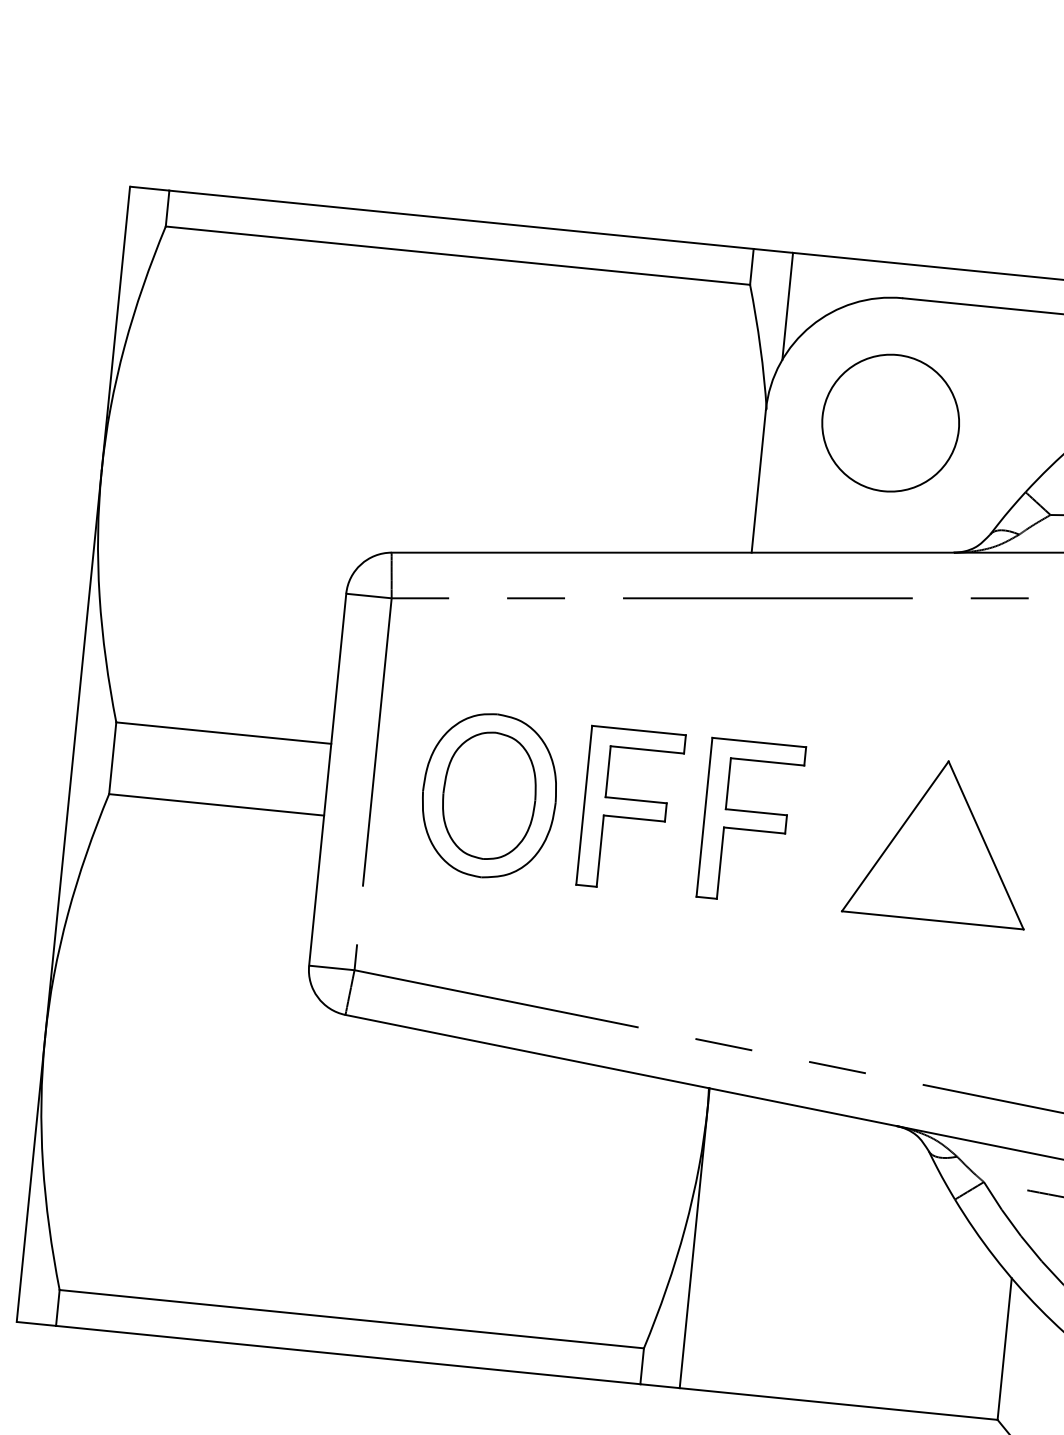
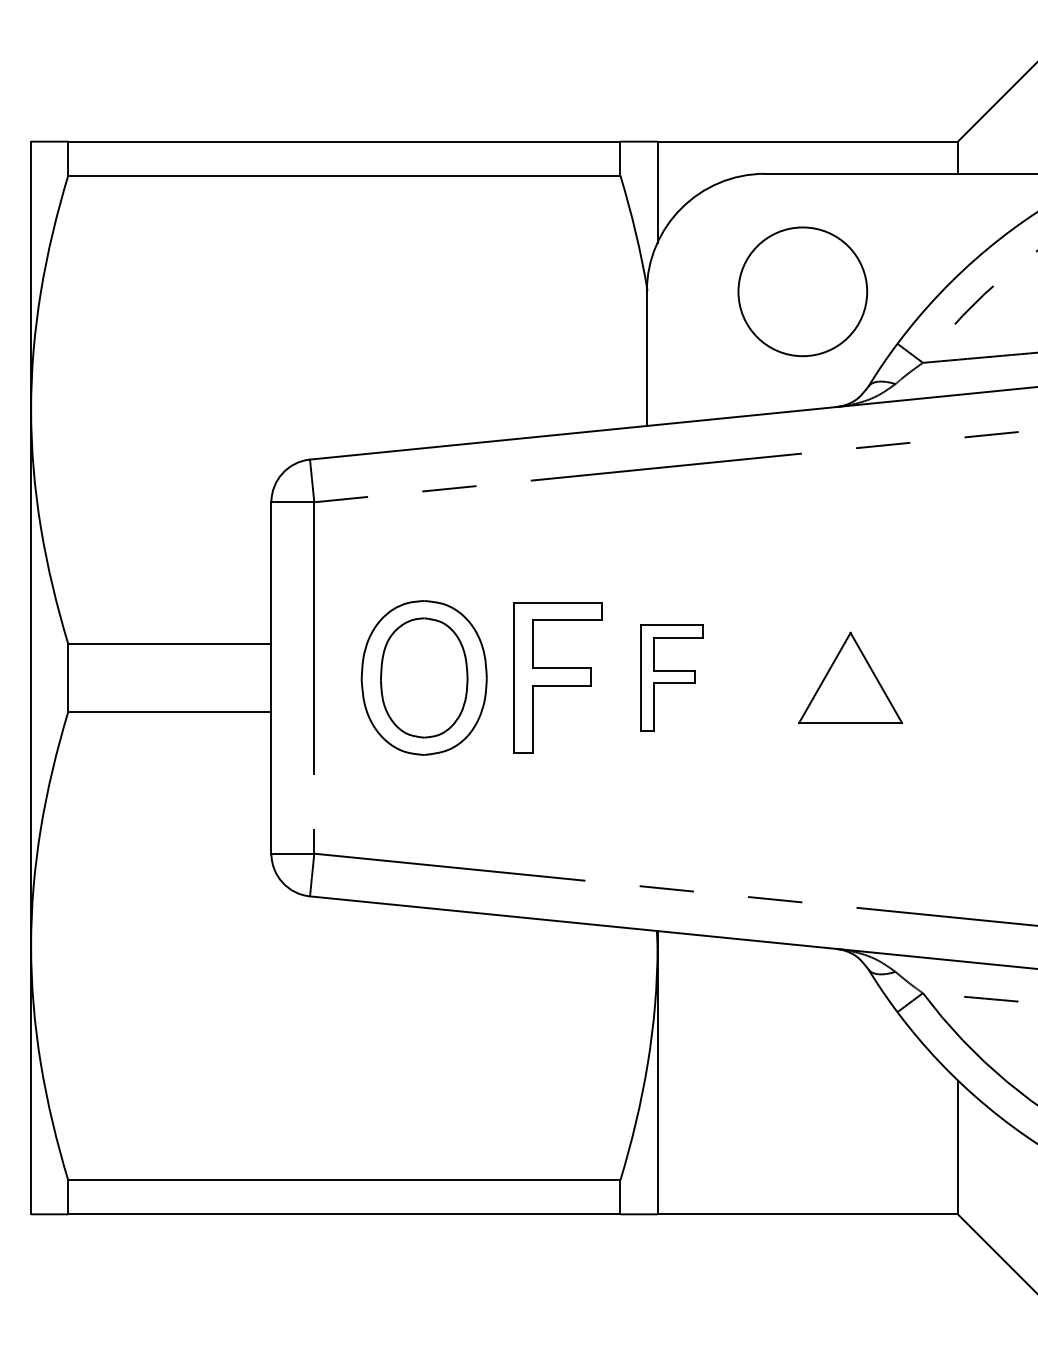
circle: (890, 422) -> (802, 291), moved
part: (751, 821) -> (671, 677), size x0.7
part: (940, 840) -> (850, 677), size x0.6

